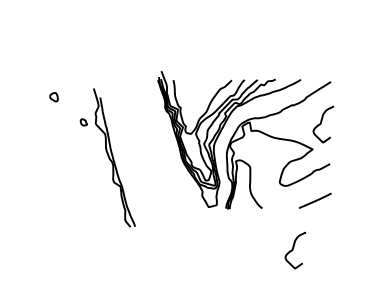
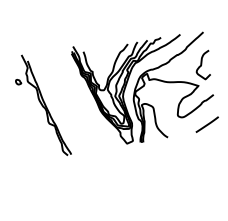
part: (107, 157) -> (41, 105), moved
curve: (293, 250) -> (197, 165), removed

